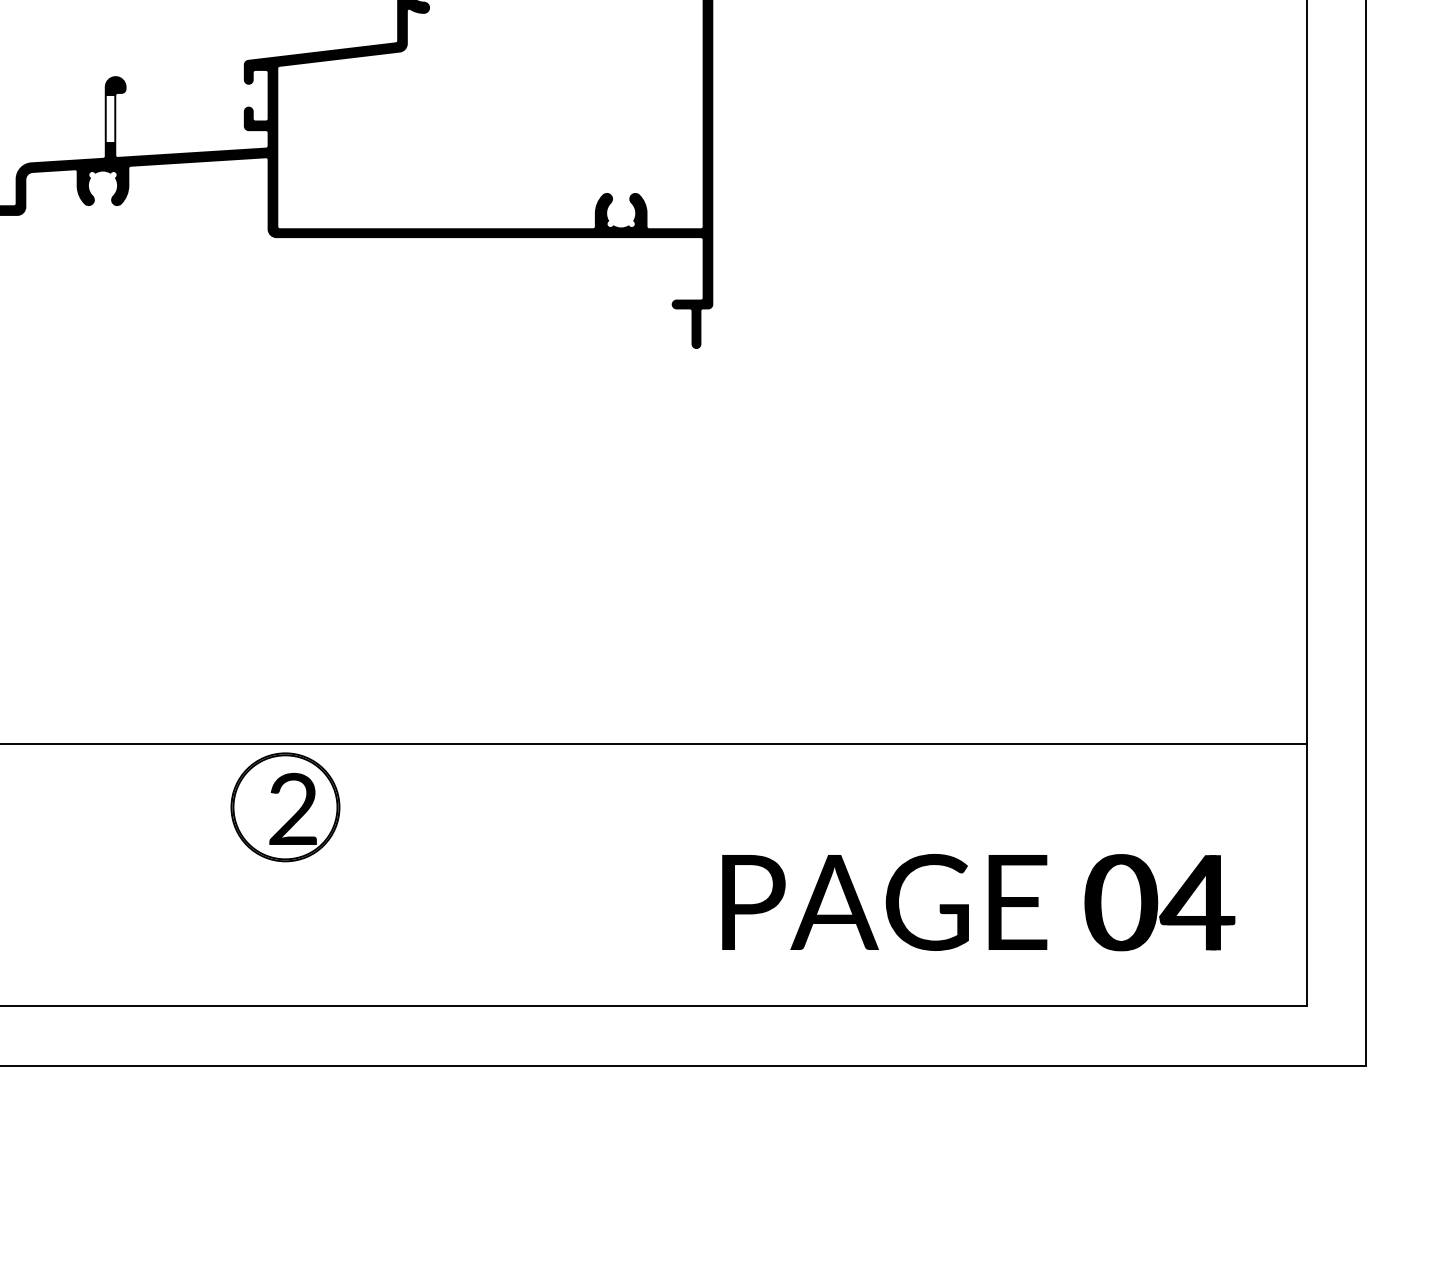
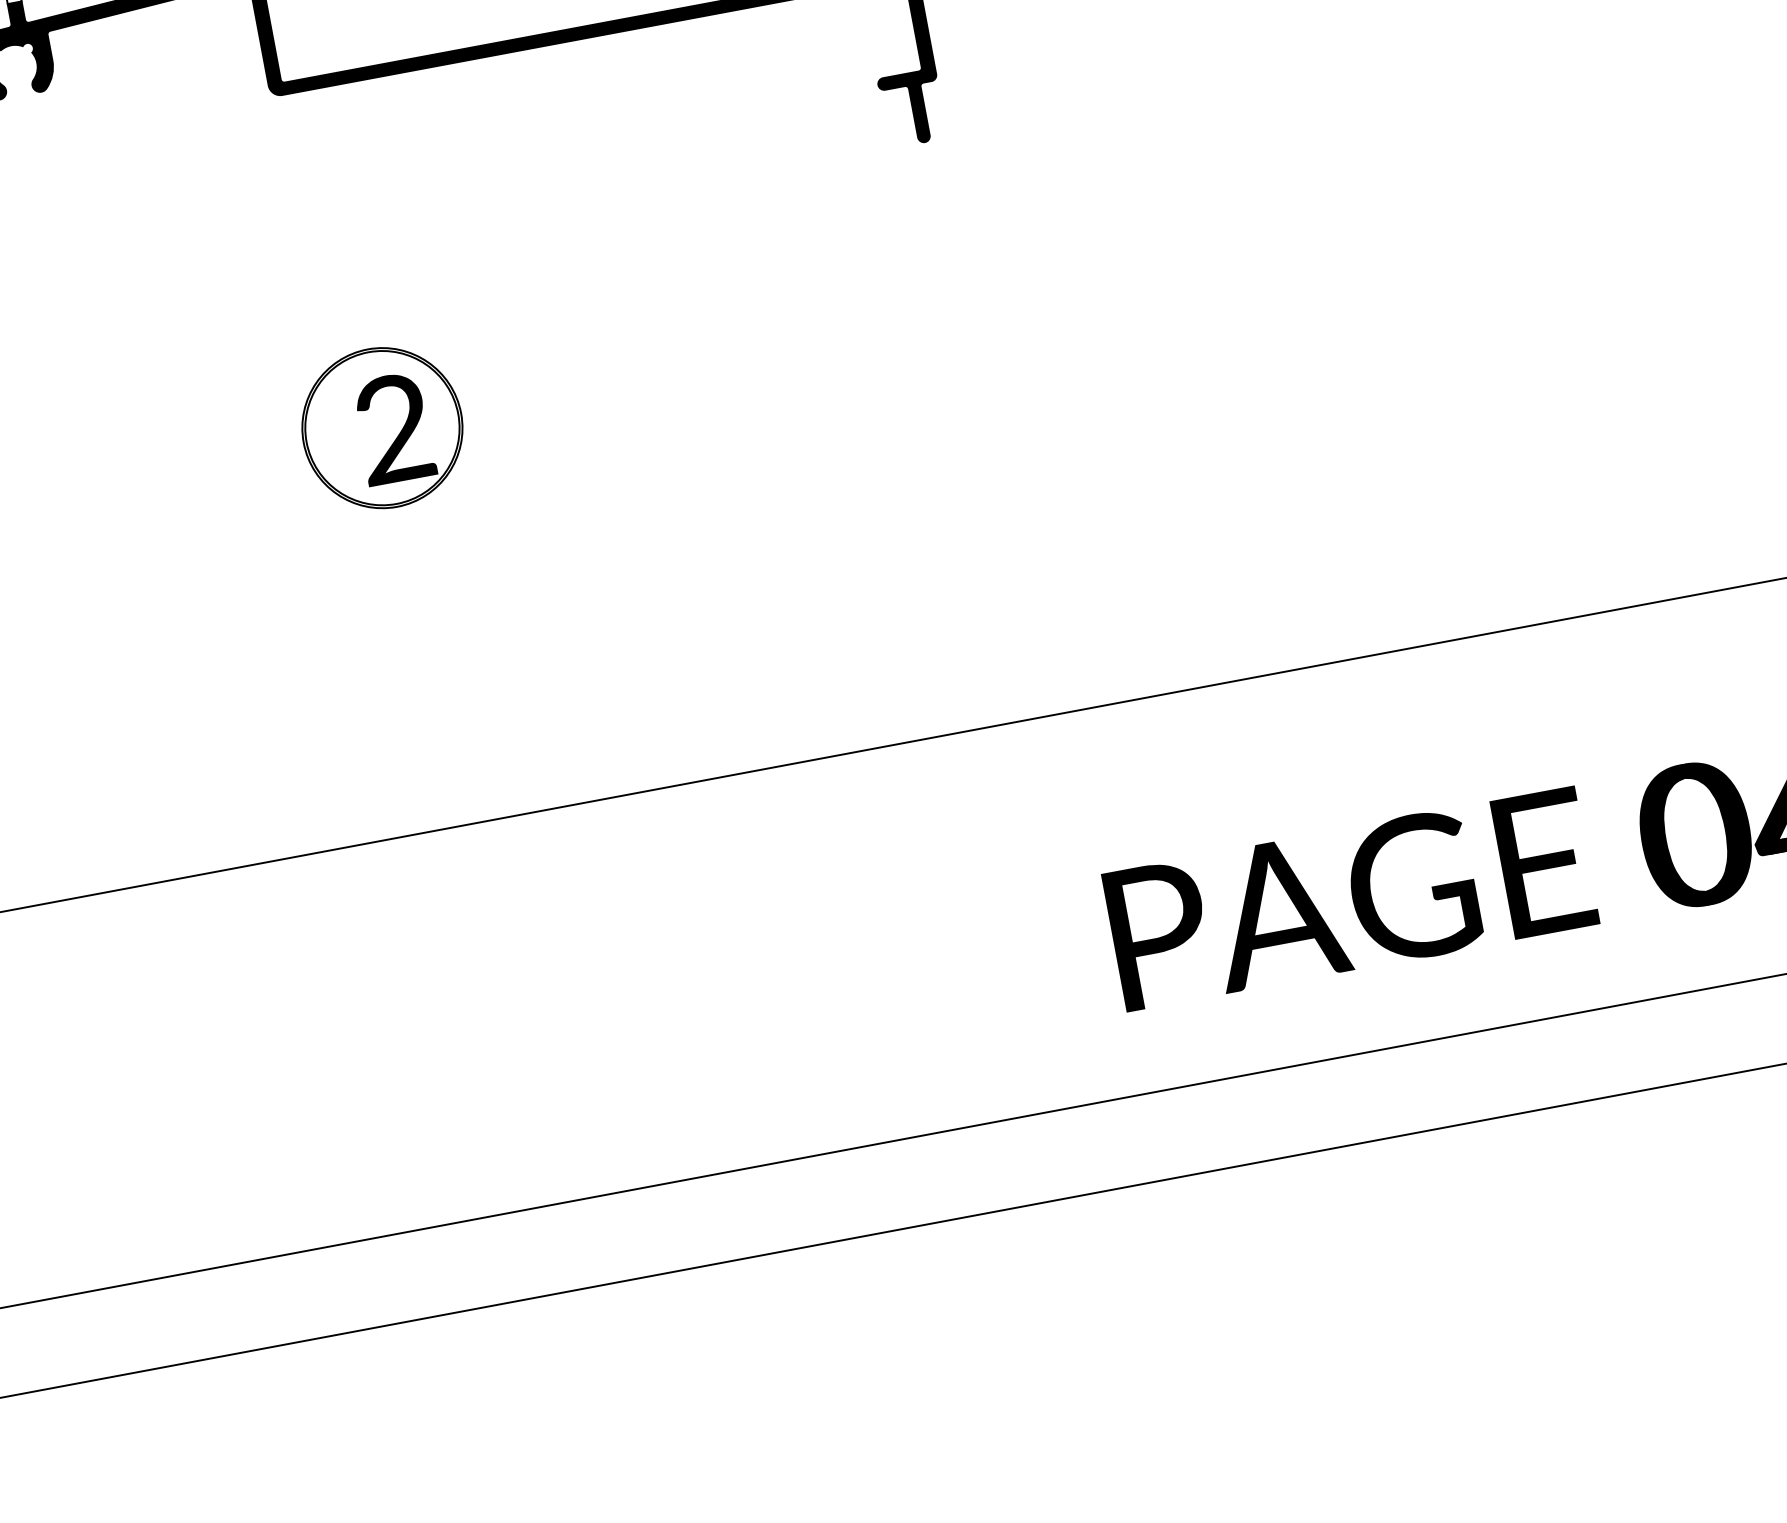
part: (285, 807) -> (382, 428), moved

